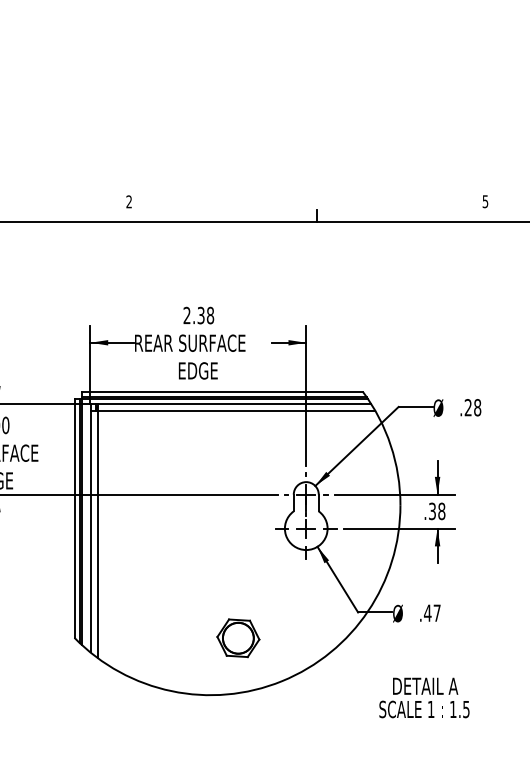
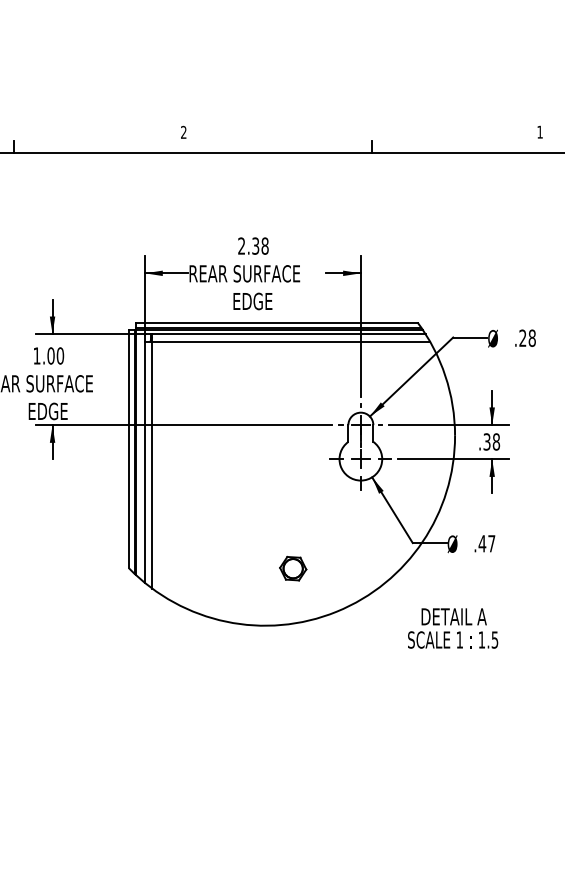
text: (484, 200) -> (539, 131), 5 -> 1
part: (238, 637) -> (293, 568), size x0.62
text: (424, 697) -> (453, 628), moved

